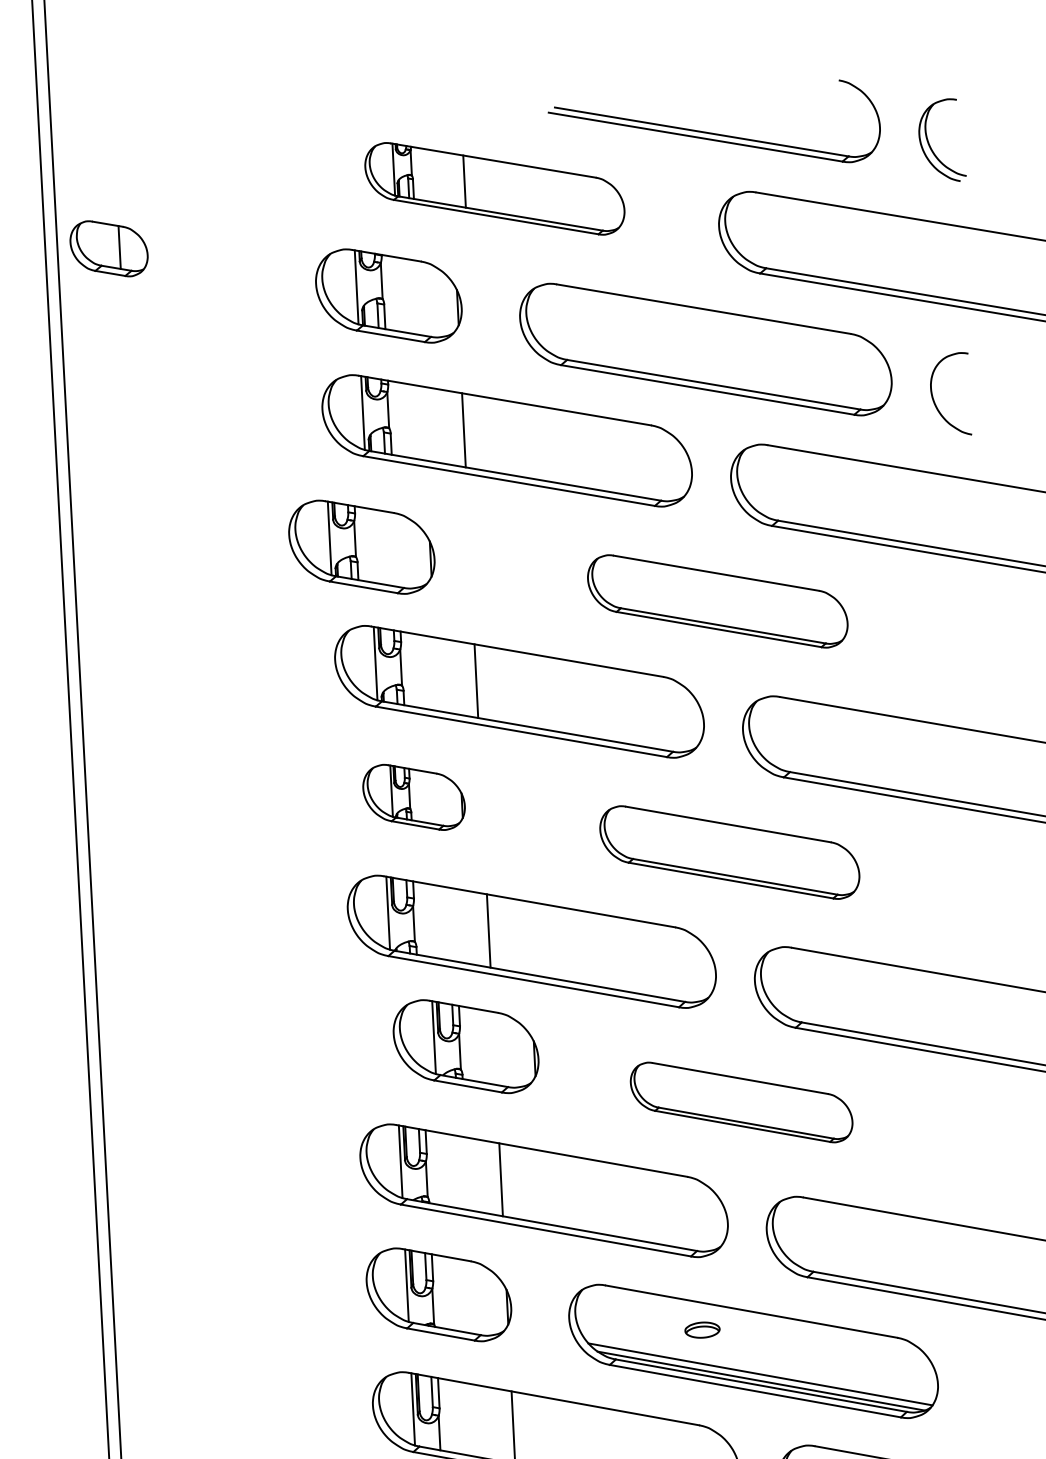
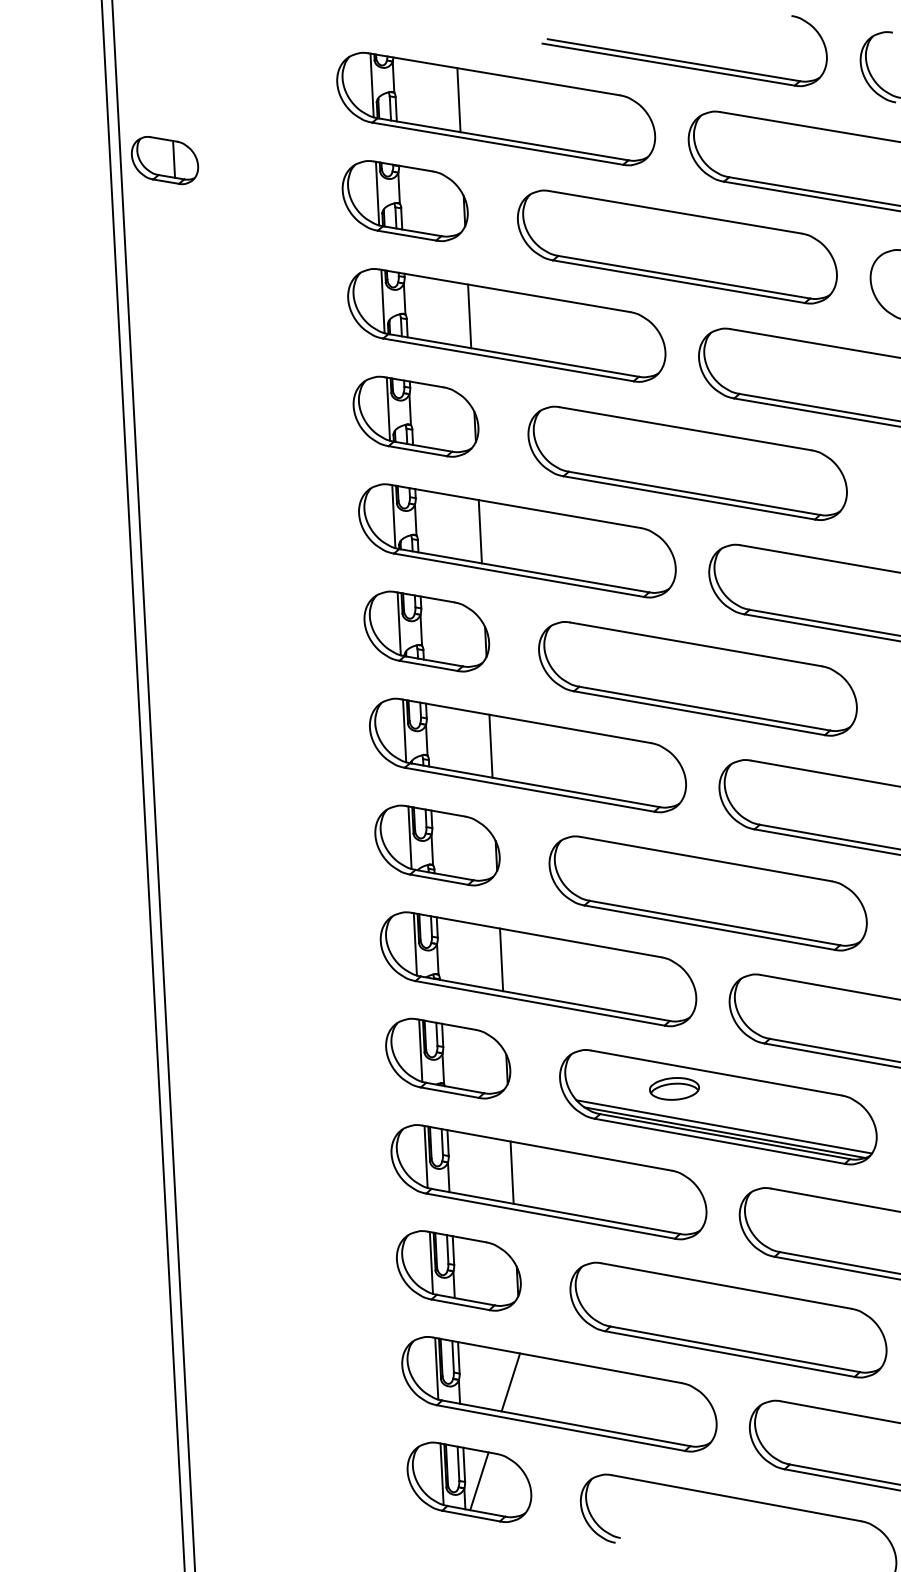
part: (495, 188) -> (496, 108), size x1.43
part: (361, 546) -> (415, 416), moved
part: (717, 600) -> (687, 462), size x1.43
part: (413, 797) -> (426, 631), size x1.43
part: (729, 852) -> (697, 678), size x1.43
part: (466, 1046) -> (437, 845), moved
part: (740, 1102) -> (707, 893), size x1.67
part: (702, 1329) -> (674, 1088), size x1.67

